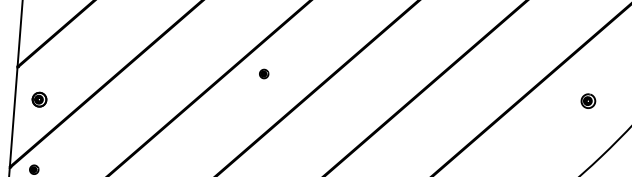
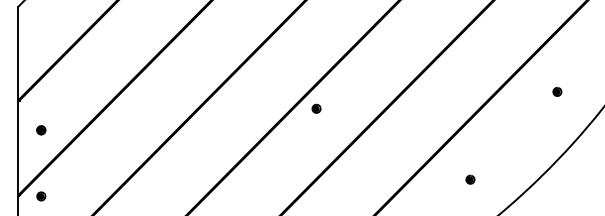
part: (264, 73) -> (316, 108), moved
part: (39, 100) -> (41, 130), size x0.62
part: (588, 100) -> (557, 91), size x0.62

